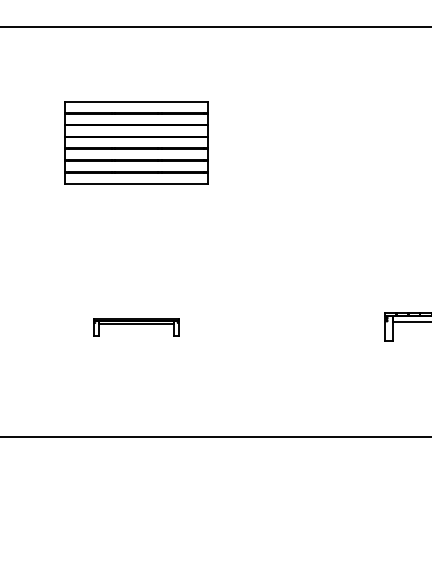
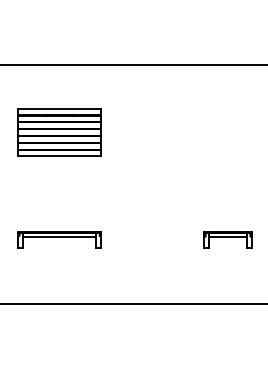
part: (136, 326) -> (59, 239), size x1.67

